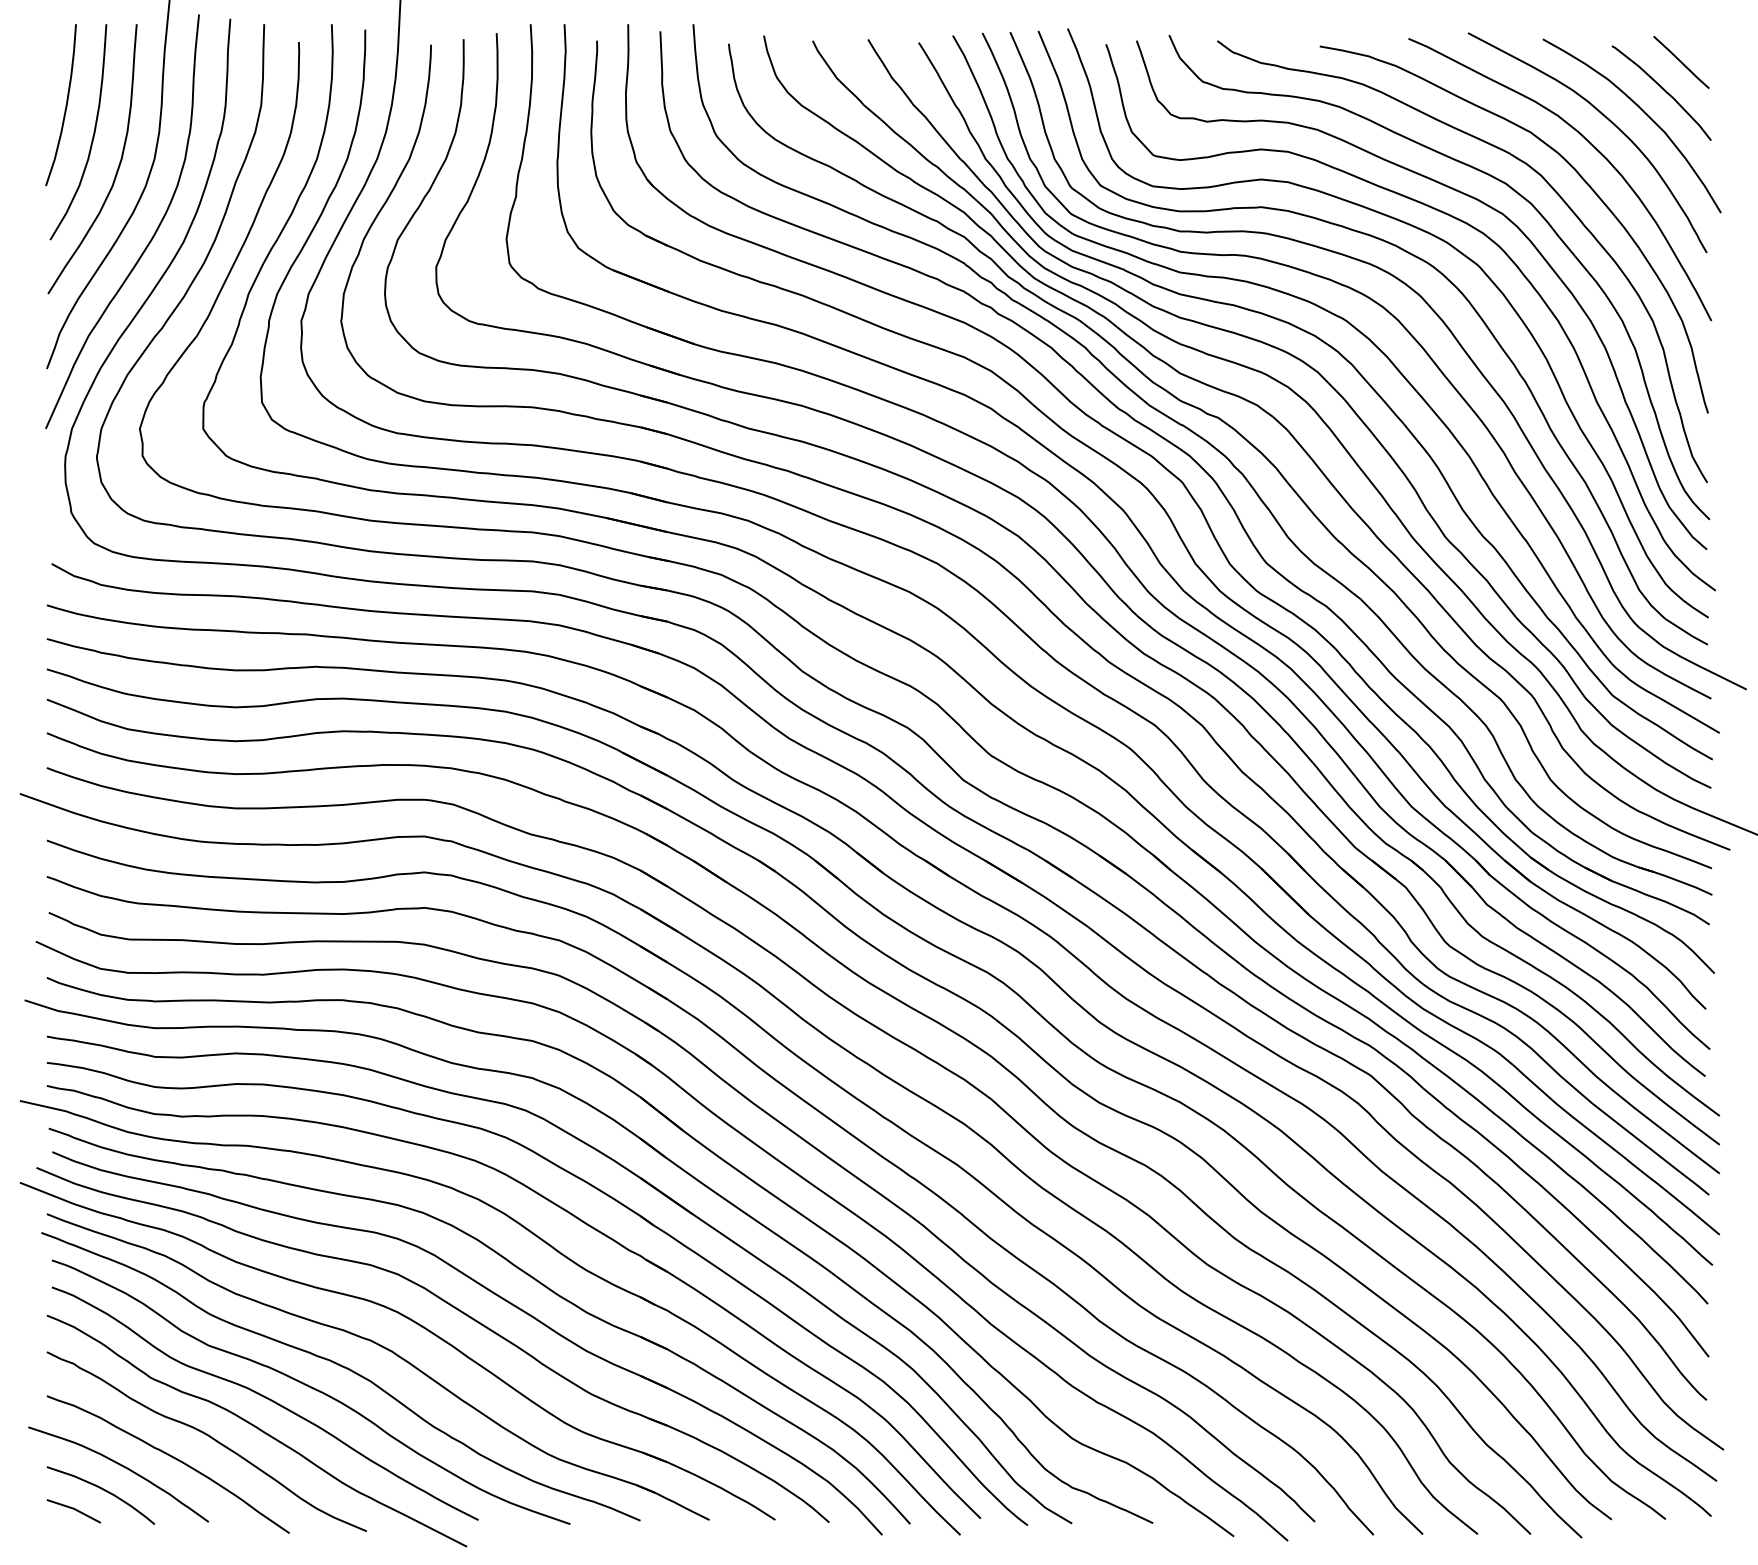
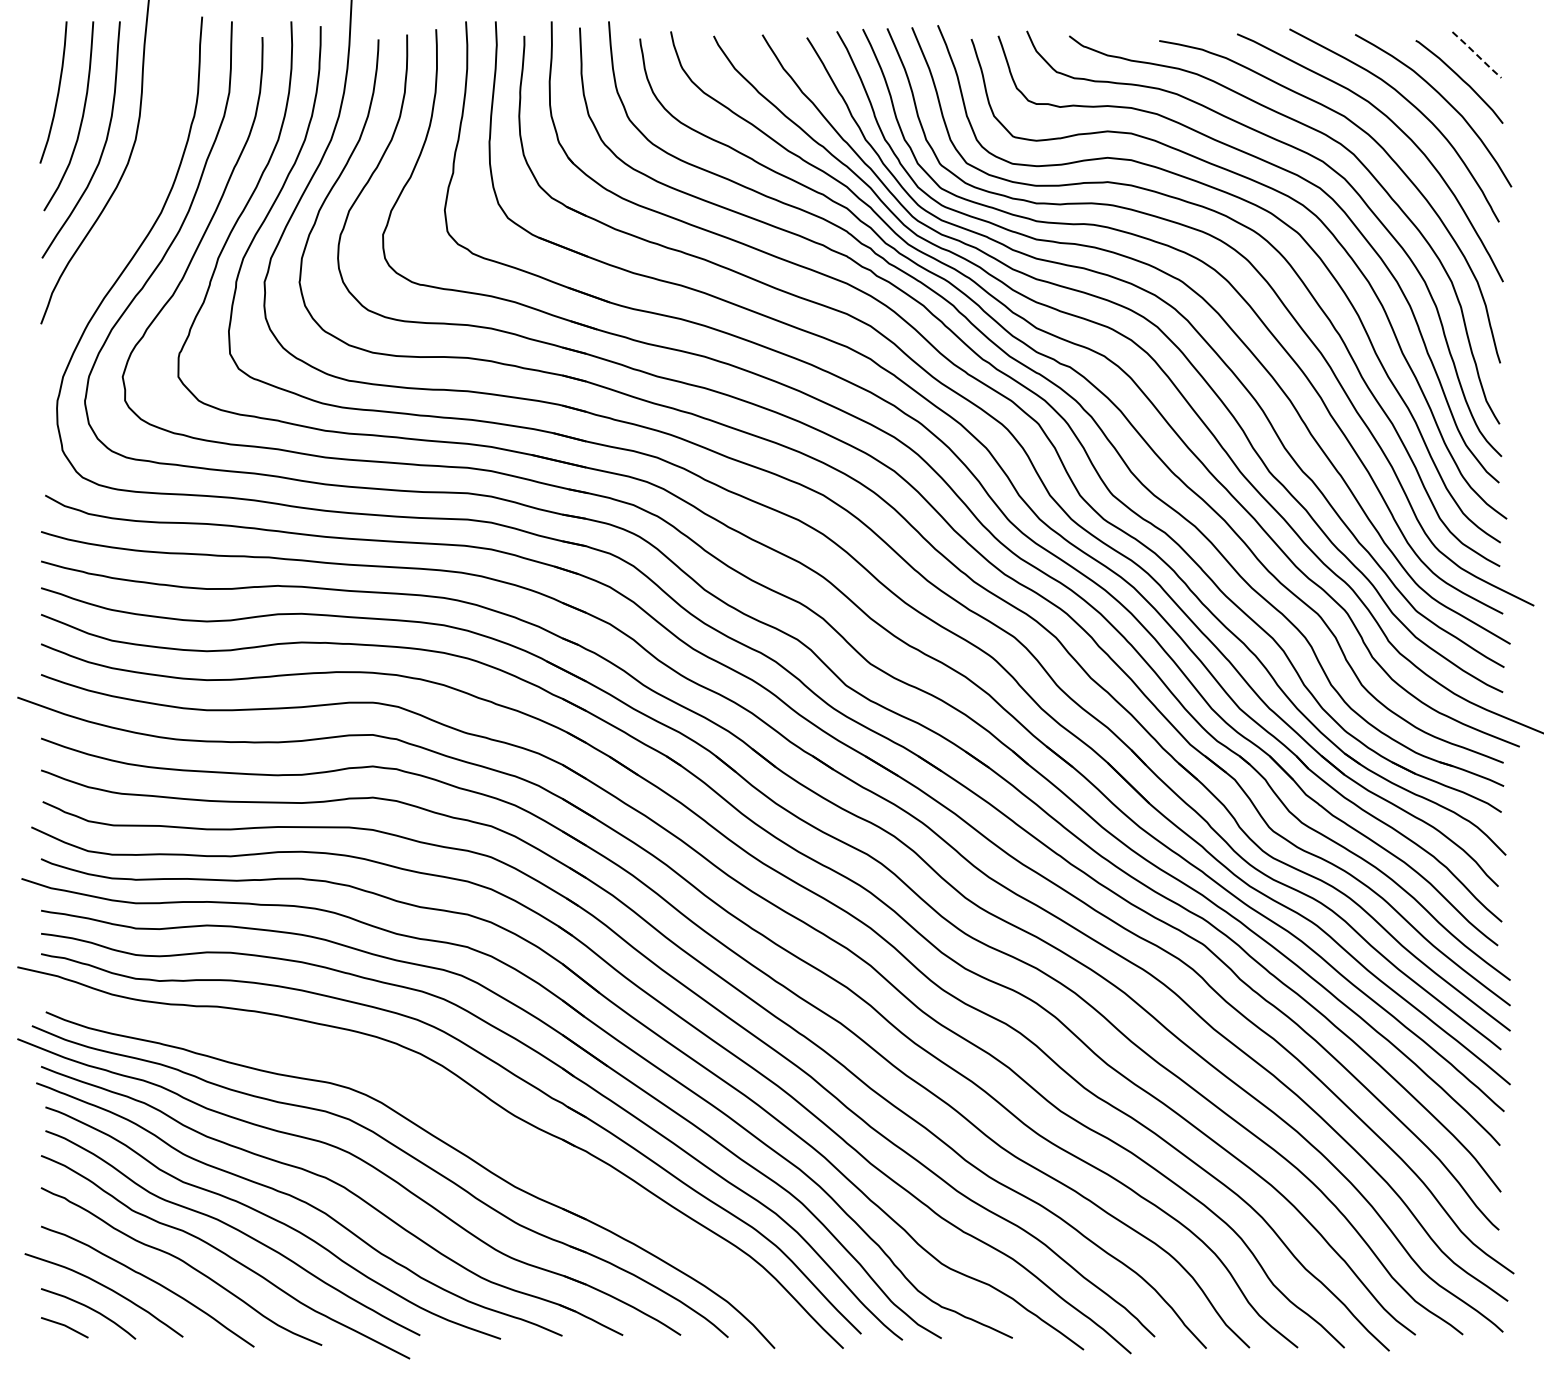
line: (1682, 63) -> (1477, 55), solid -> dashed
curve: (152, 236) -> (133, 207), removed
part: (515, 1267) -> (452, 1113), removed

